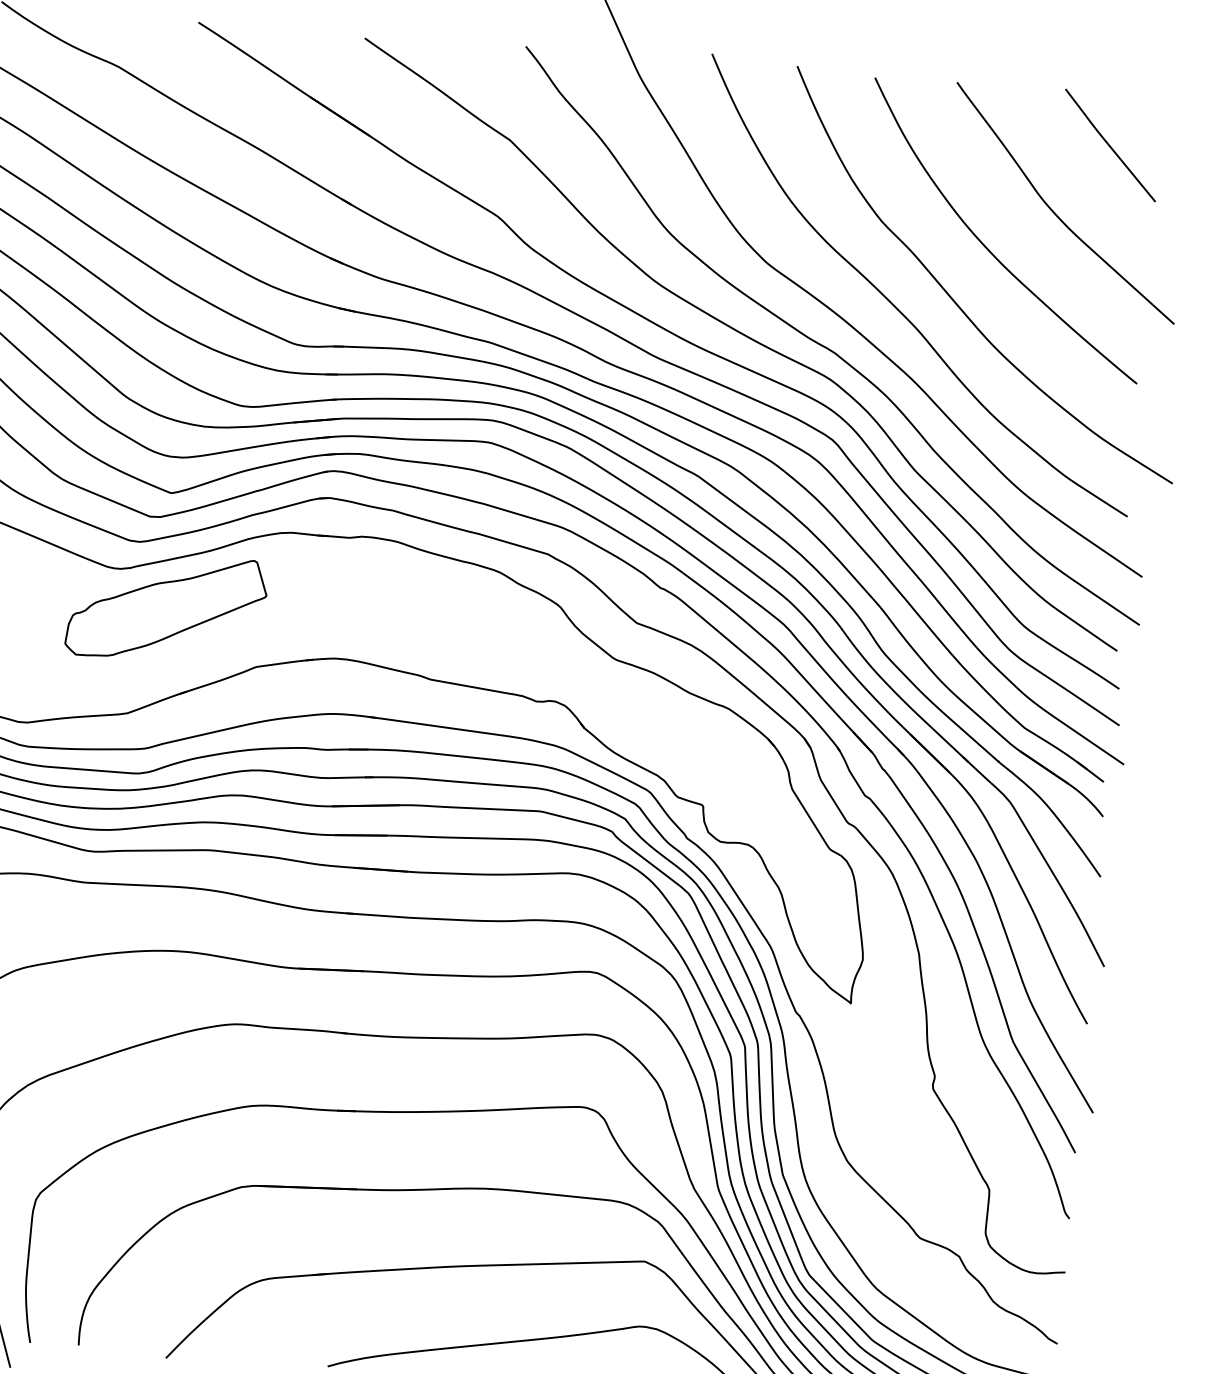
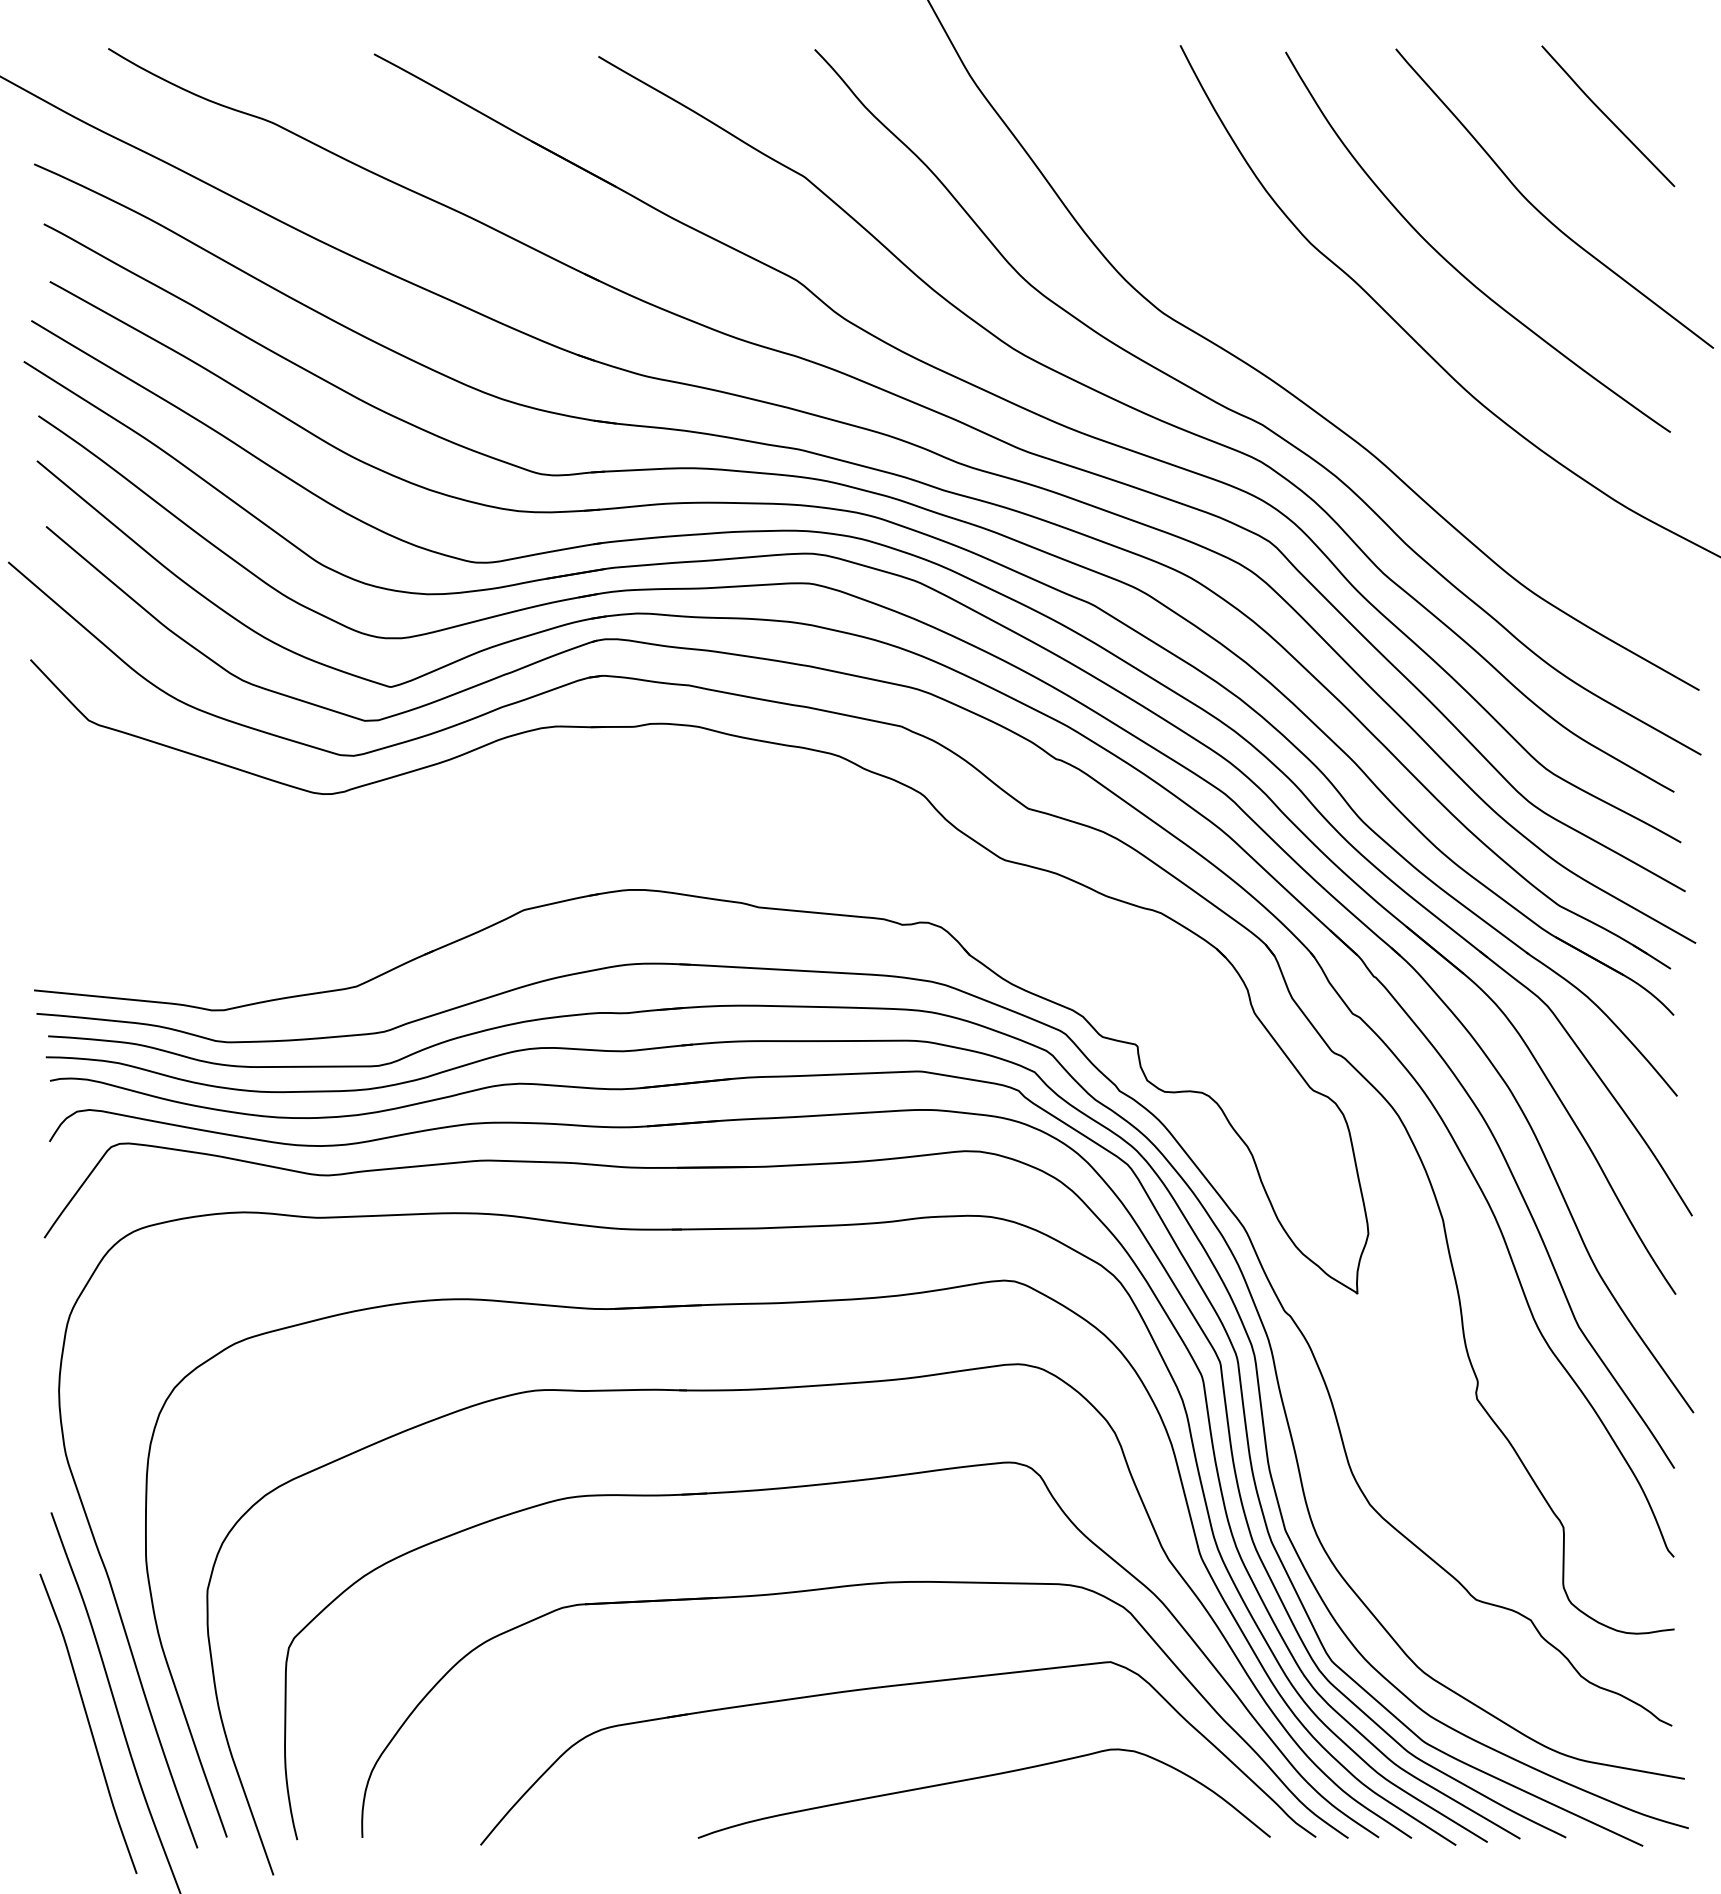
curve: (898, 308) -> (1342, 358), removed
part: (166, 607) -> (397, 840), removed

